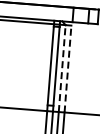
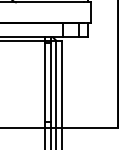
line: (62, 68) -> (56, 84), dashed -> solid
line: (68, 69) -> (62, 84), dashed -> solid

